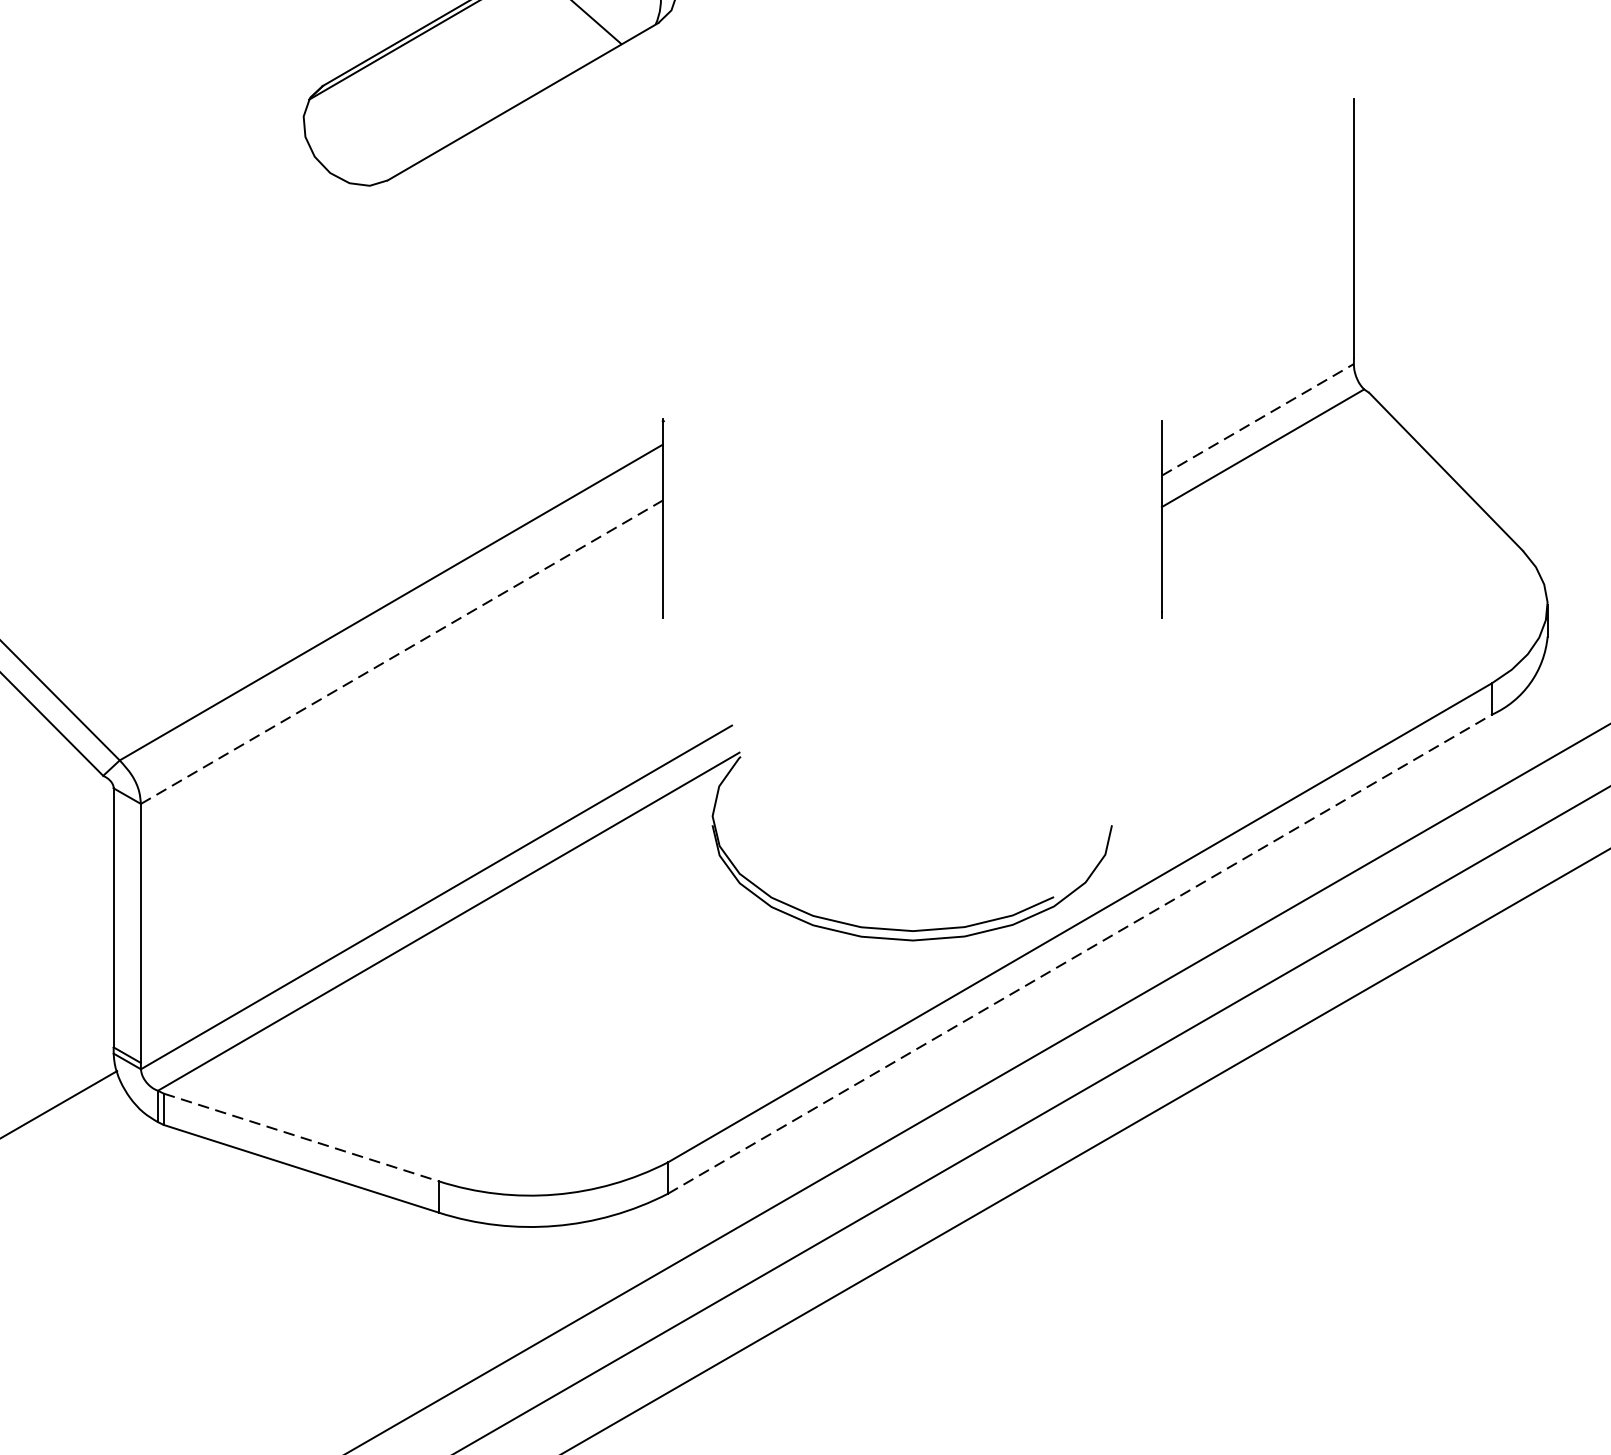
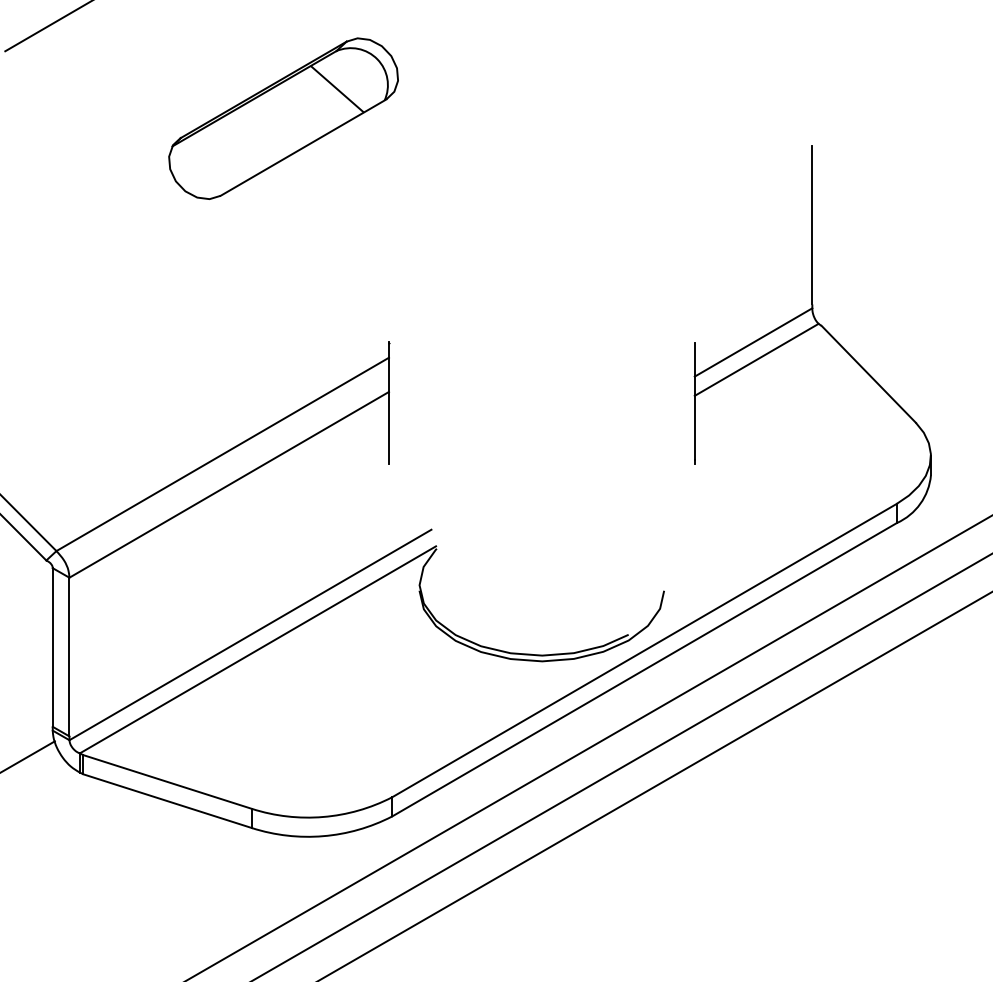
line: (1257, 419) -> (753, 342), dashed -> solid
line: (402, 651) -> (229, 484), dashed -> solid
line: (1079, 953) -> (644, 669), dashed -> solid
line: (302, 1138) -> (168, 782), dashed -> solid

